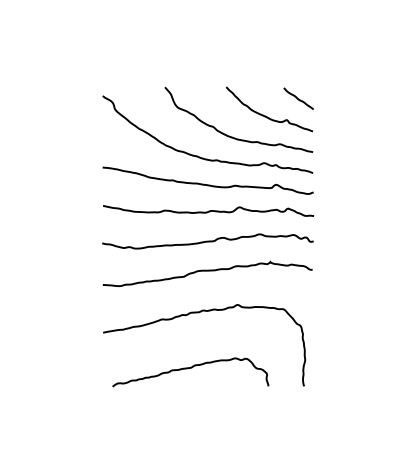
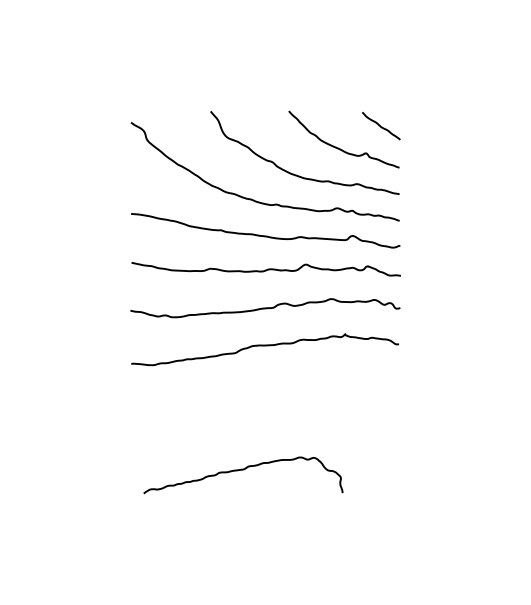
curve: (198, 313) -> (253, 400), removed

